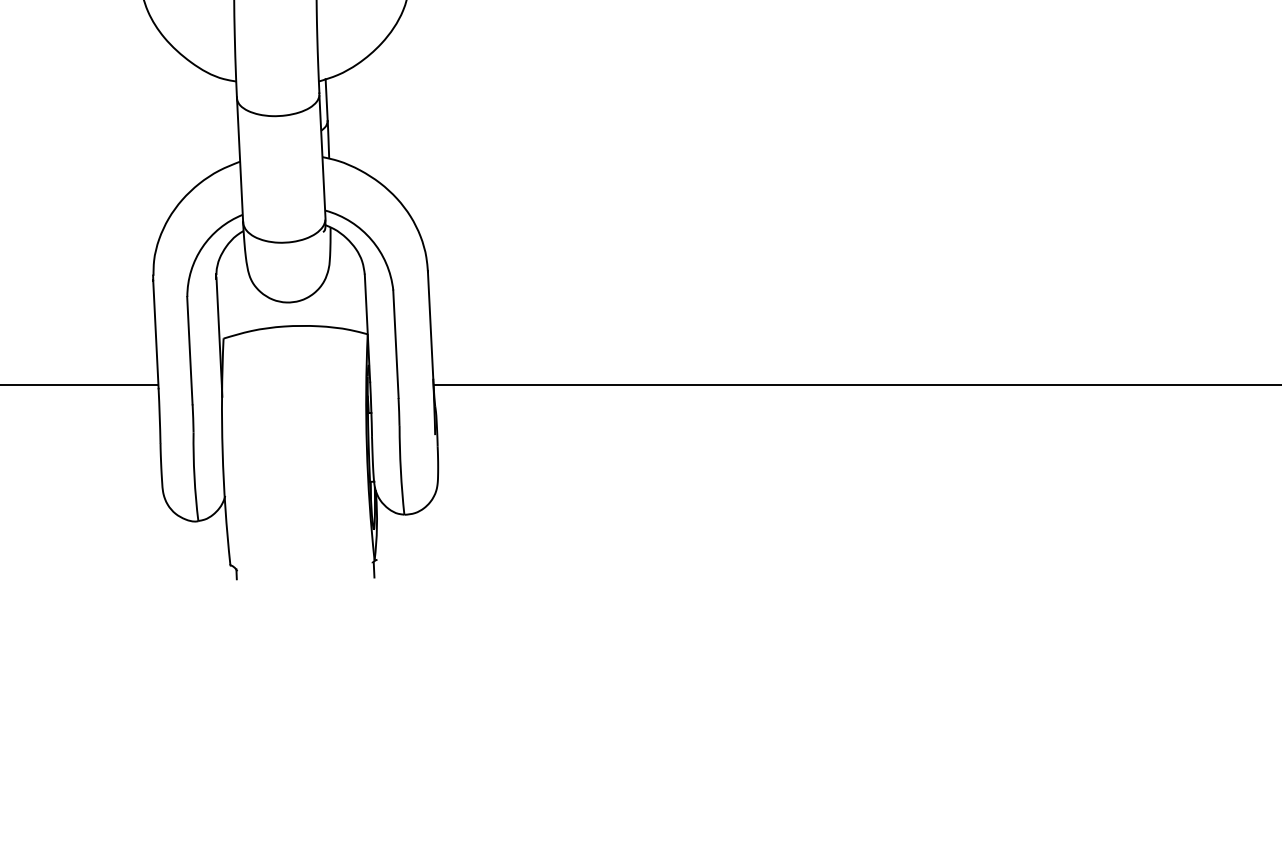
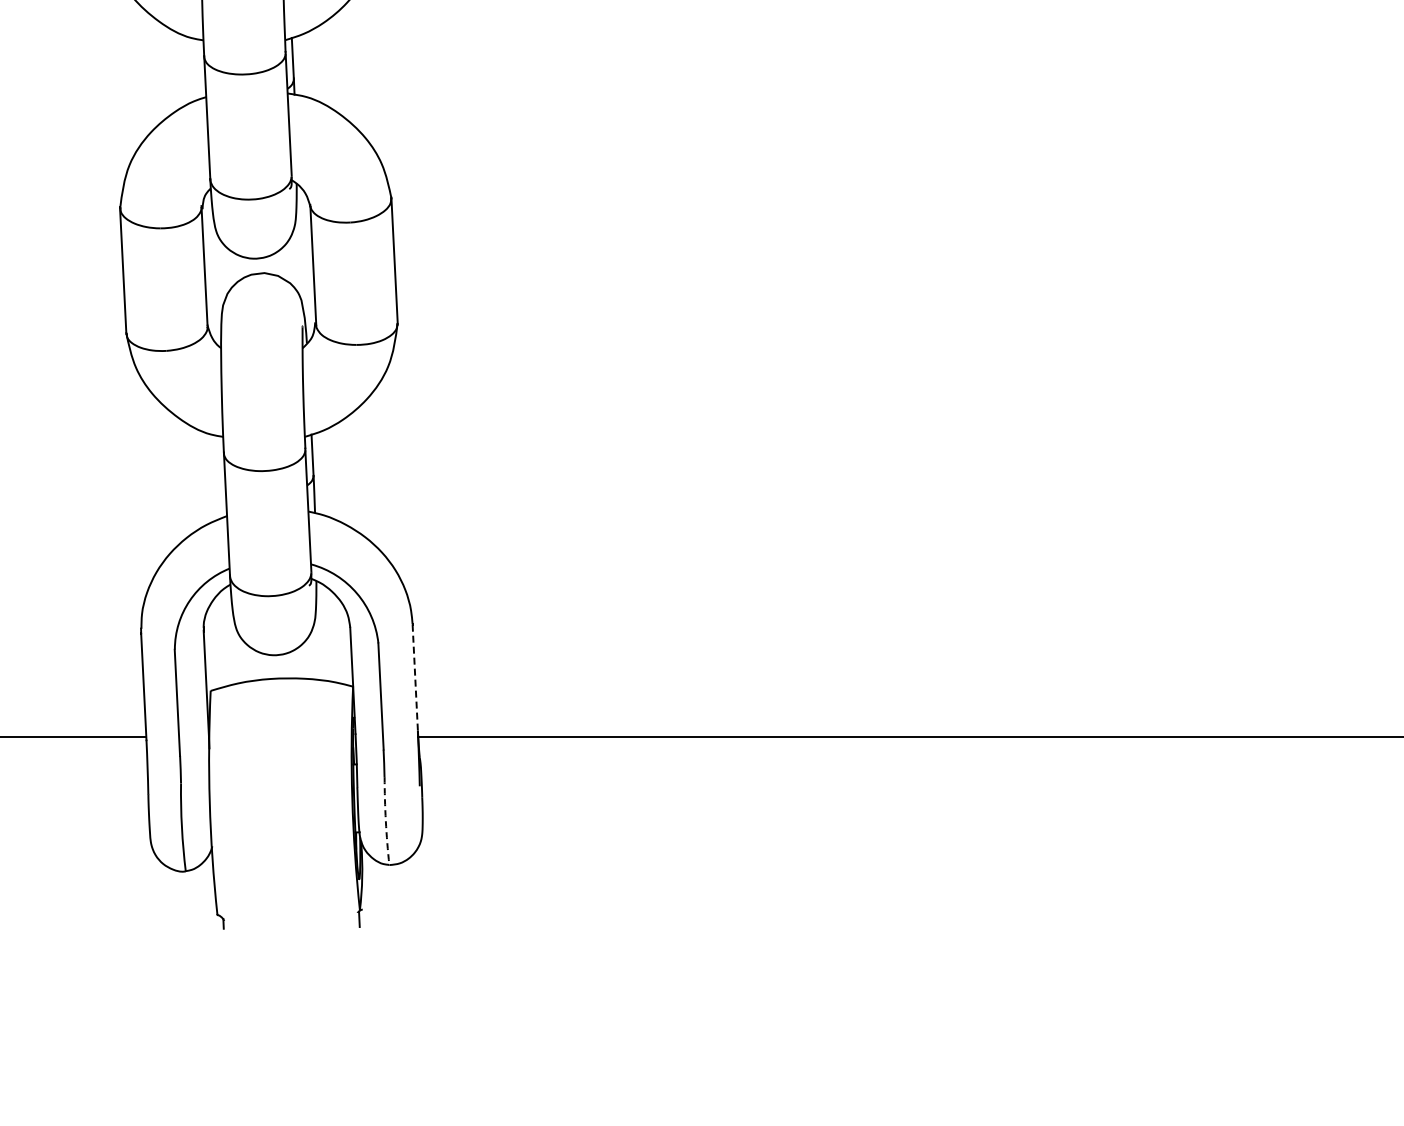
line: (430, 324) -> (415, 676), solid -> dashed
arc: (400, 470) -> (385, 821), solid -> dashed

